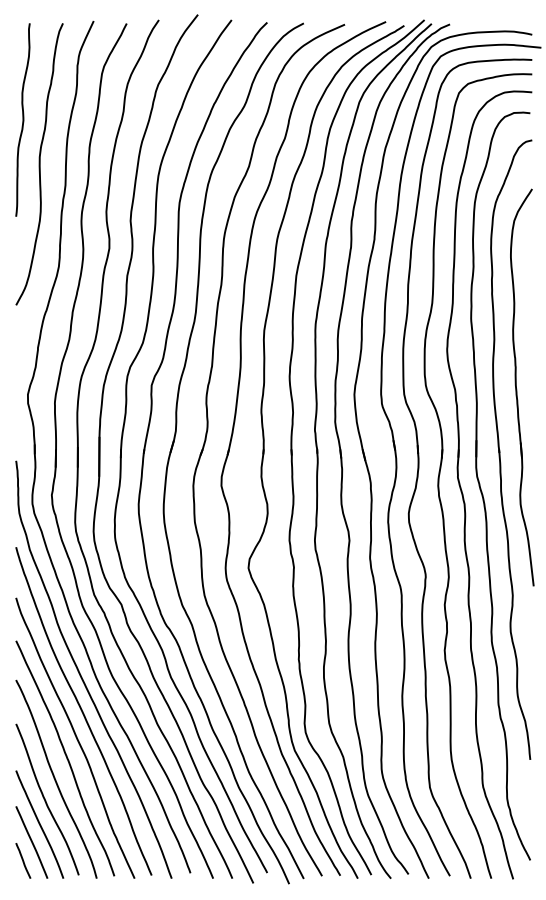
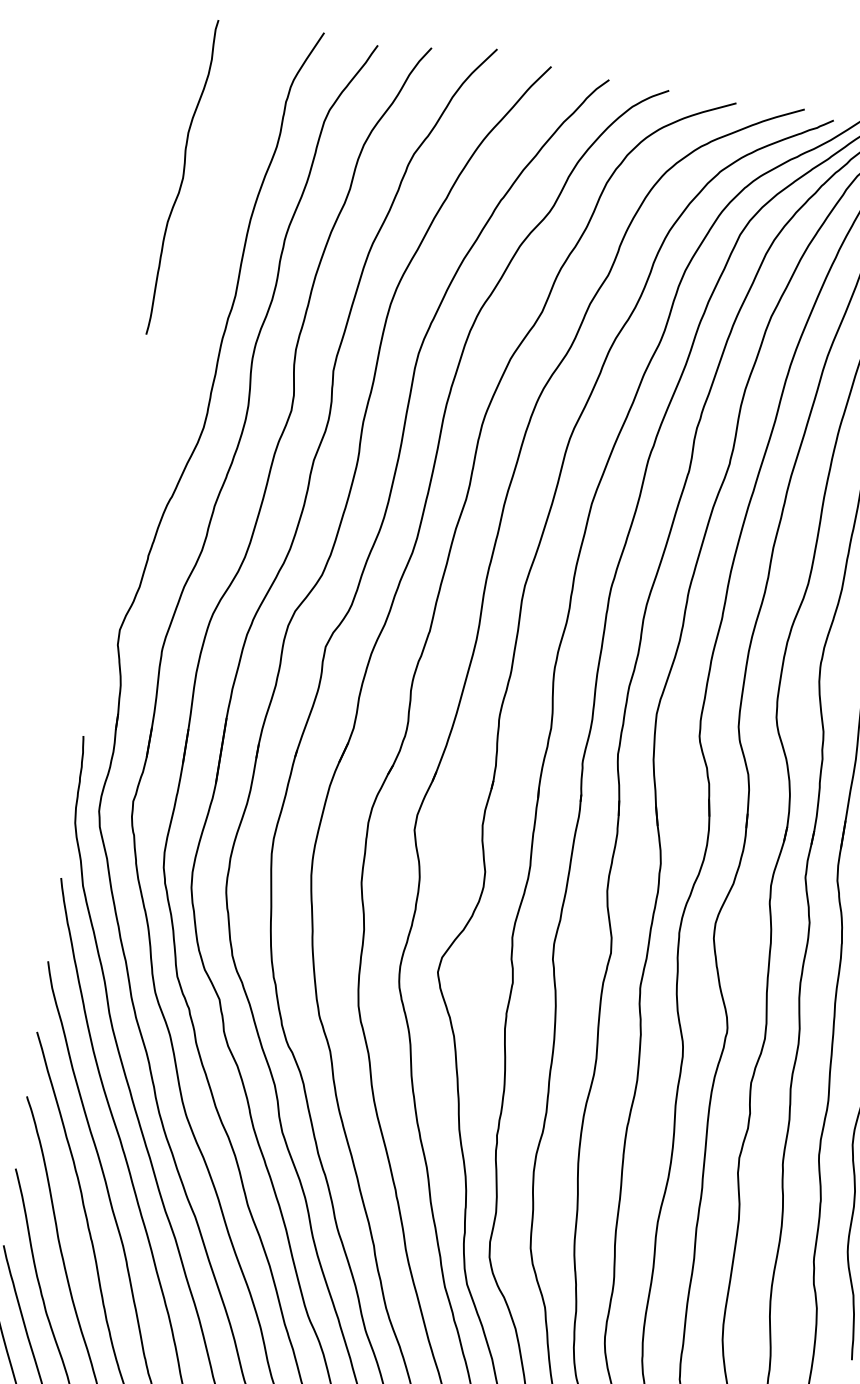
curve: (39, 164) -> (198, 254), removed

